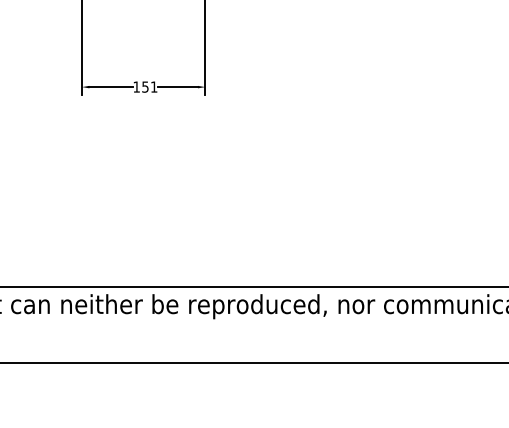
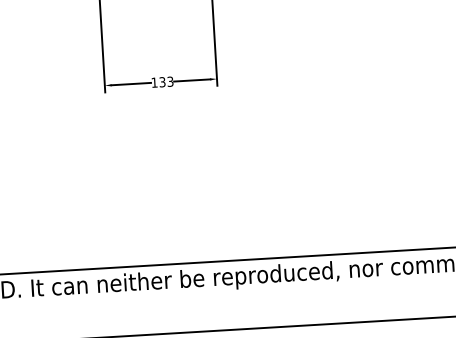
text: (149, 86) -> (166, 81), 151 -> 133

